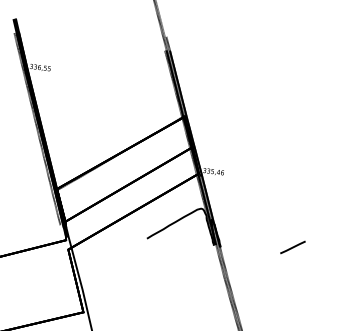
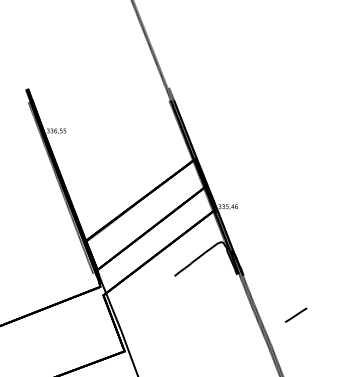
line: (293, 246) -> (296, 314), moved

